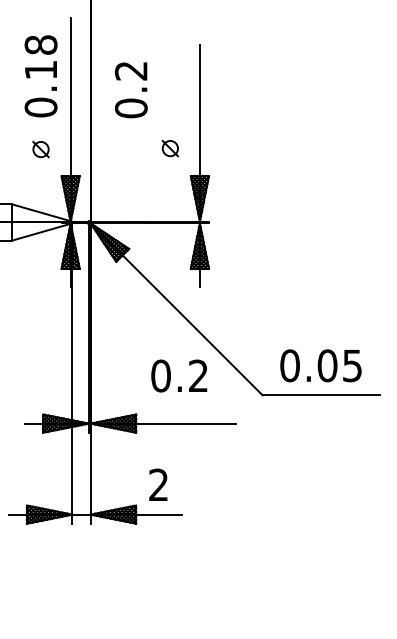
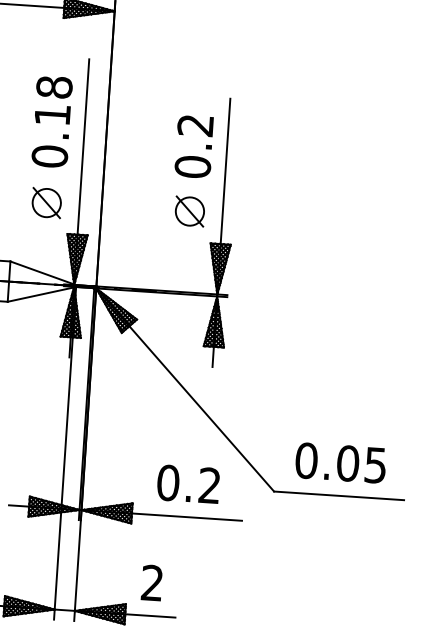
text: (130, 90) -> (193, 147), moved
part: (170, 148) -> (190, 211), size x1.67
part: (40, 149) -> (46, 202), size x1.67
text: (179, 375) -> (188, 483), moved

